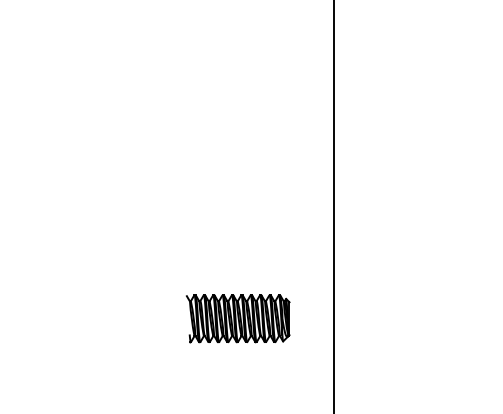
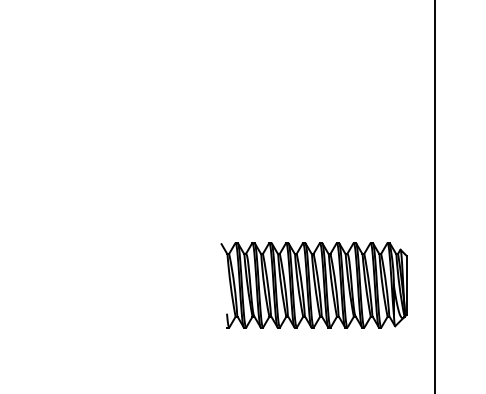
part: (237, 318) -> (313, 285), size x1.43

